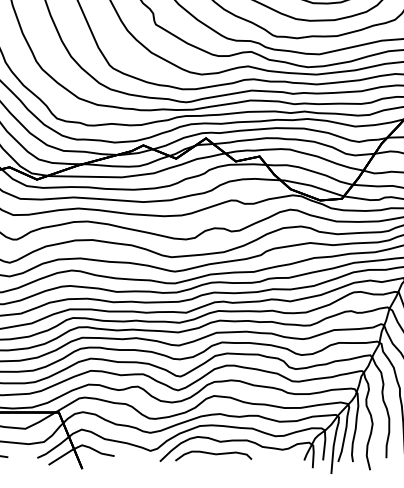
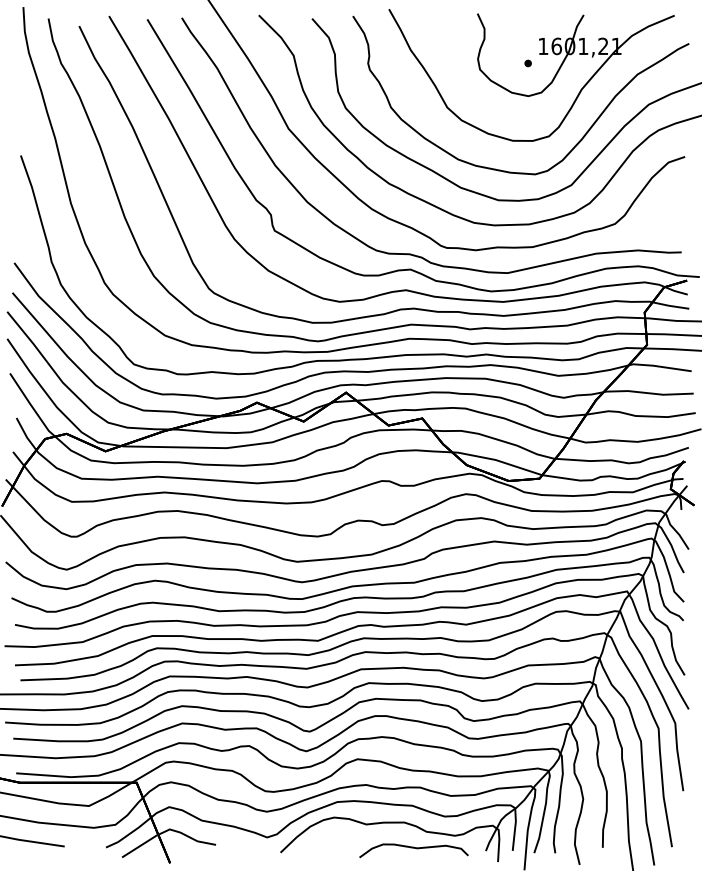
curve: (213, 454) -> (413, 848), moved

